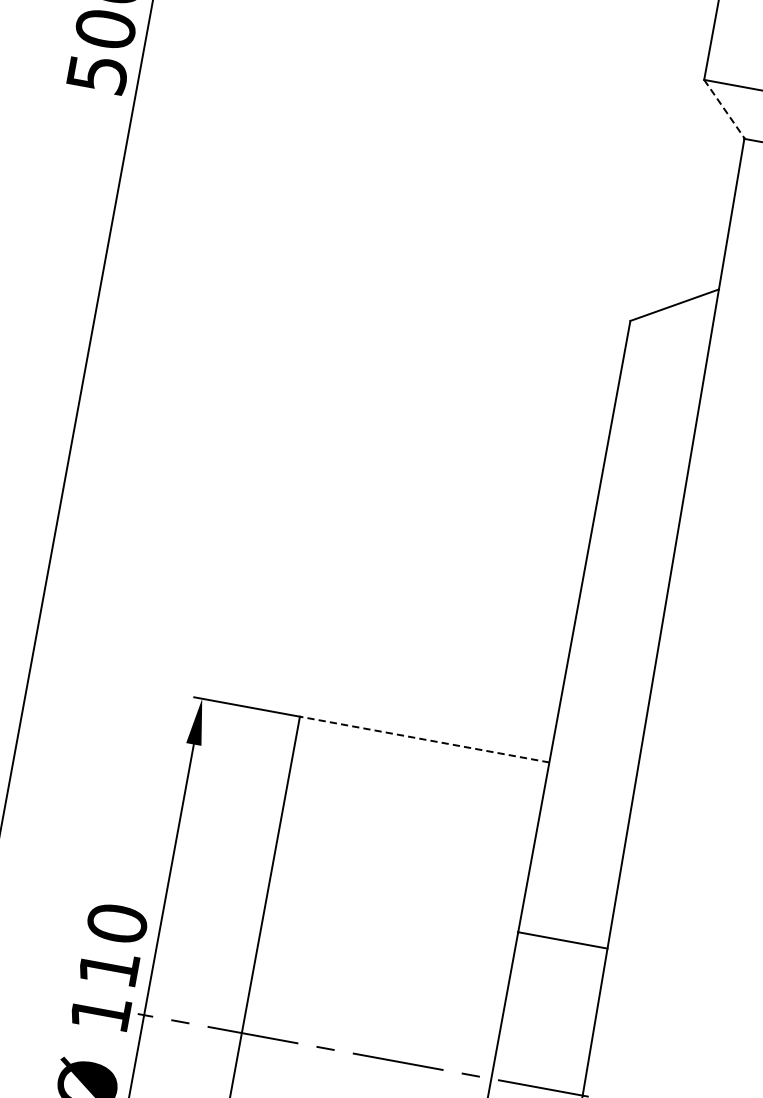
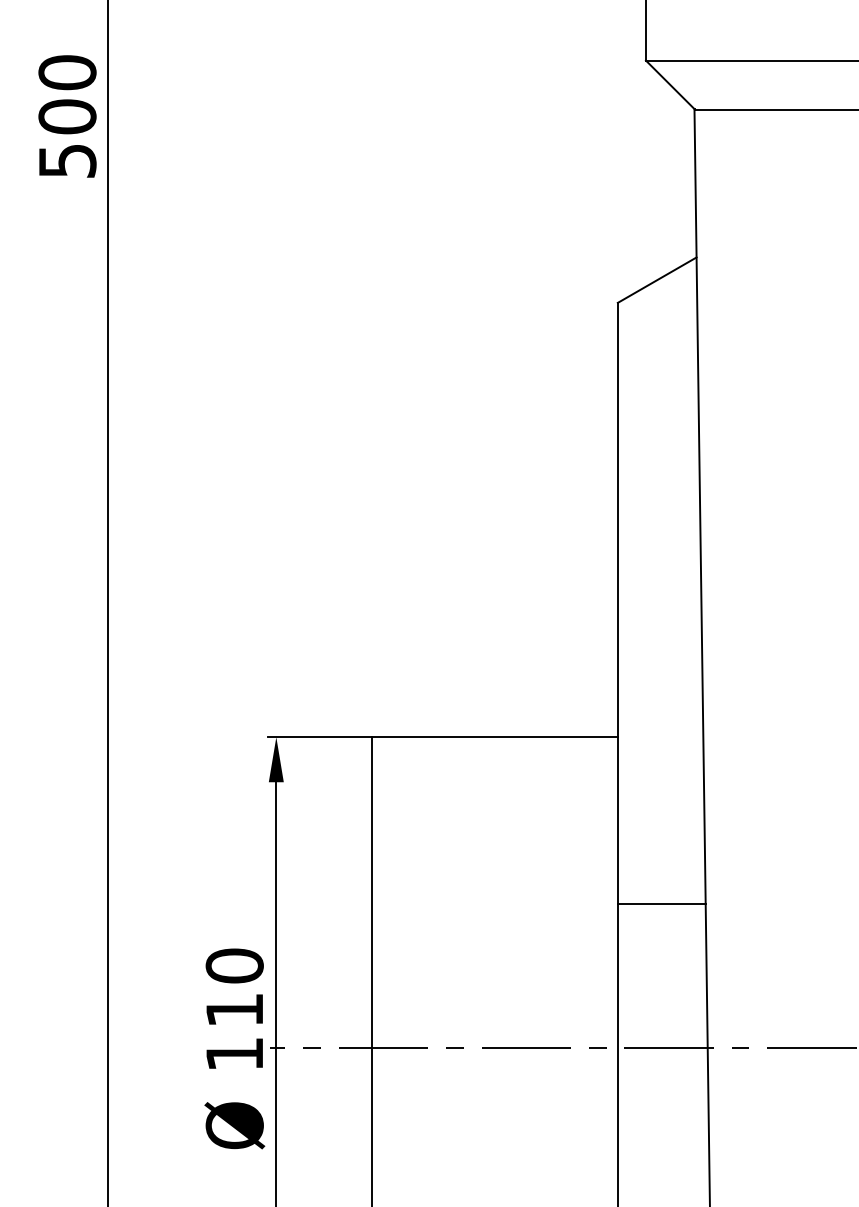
line: (724, 109) -> (670, 85), dashed -> solid
line: (424, 739) -> (495, 737), dashed -> solid

